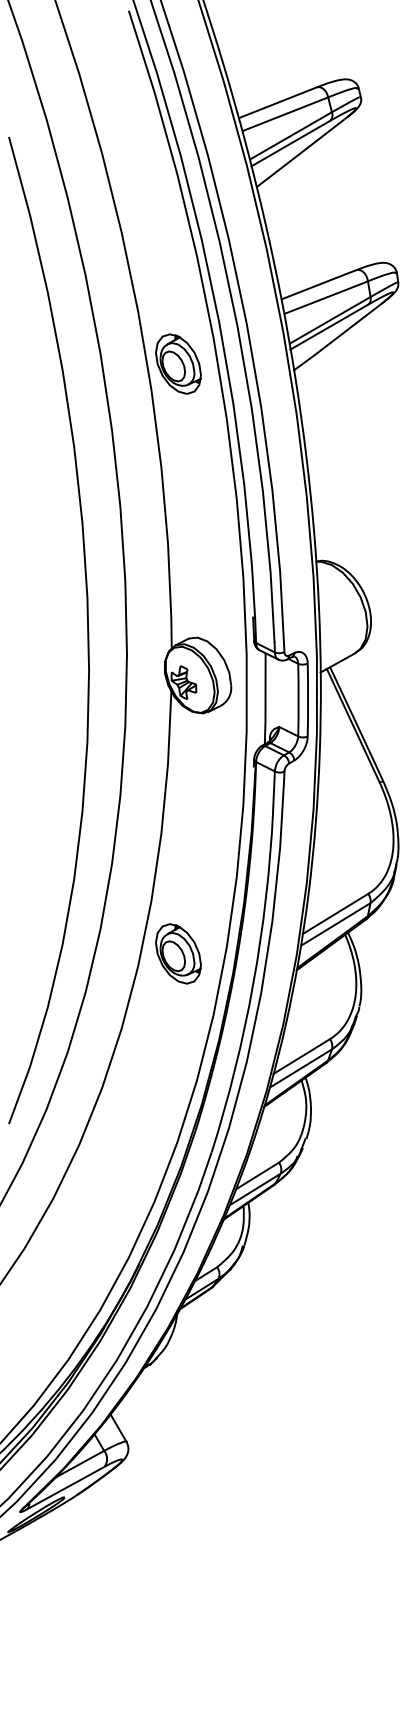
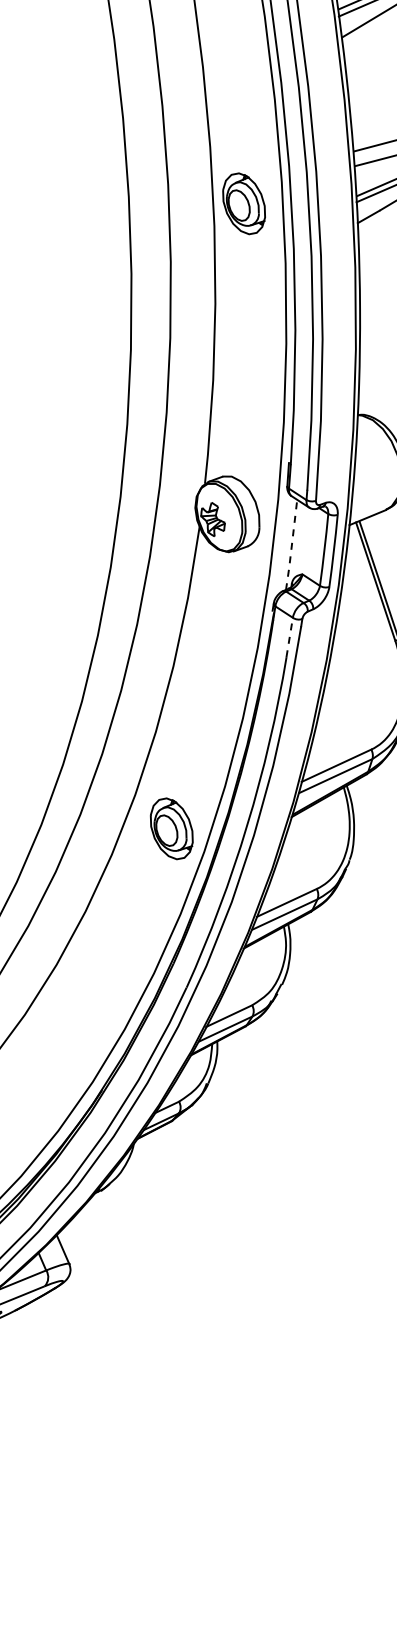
line: (265, 698) -> (291, 544), solid -> dashed
line: (274, 790) -> (290, 636), solid -> dashed
part: (178, 953) -> (171, 828), moved

